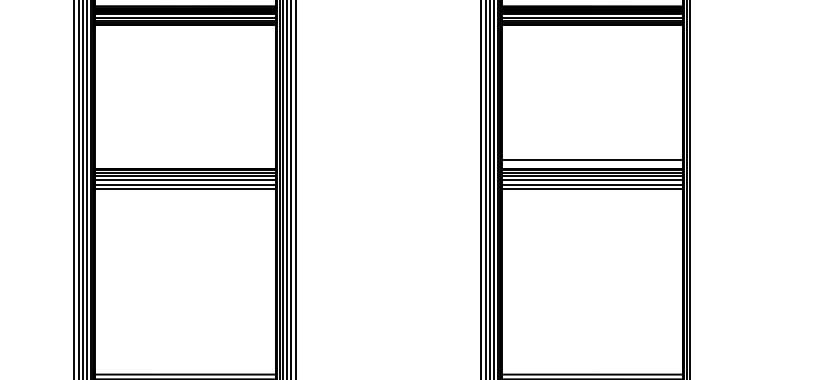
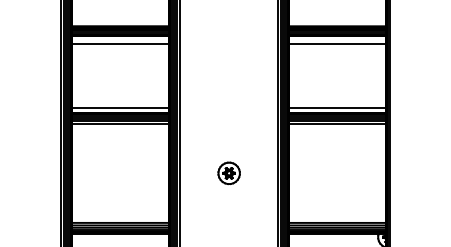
line: (185, 40) -> (120, 44), added
line: (591, 40) -> (337, 44), added
line: (185, 160) -> (120, 108), added
part: (387, 282) -> (228, 173), added

